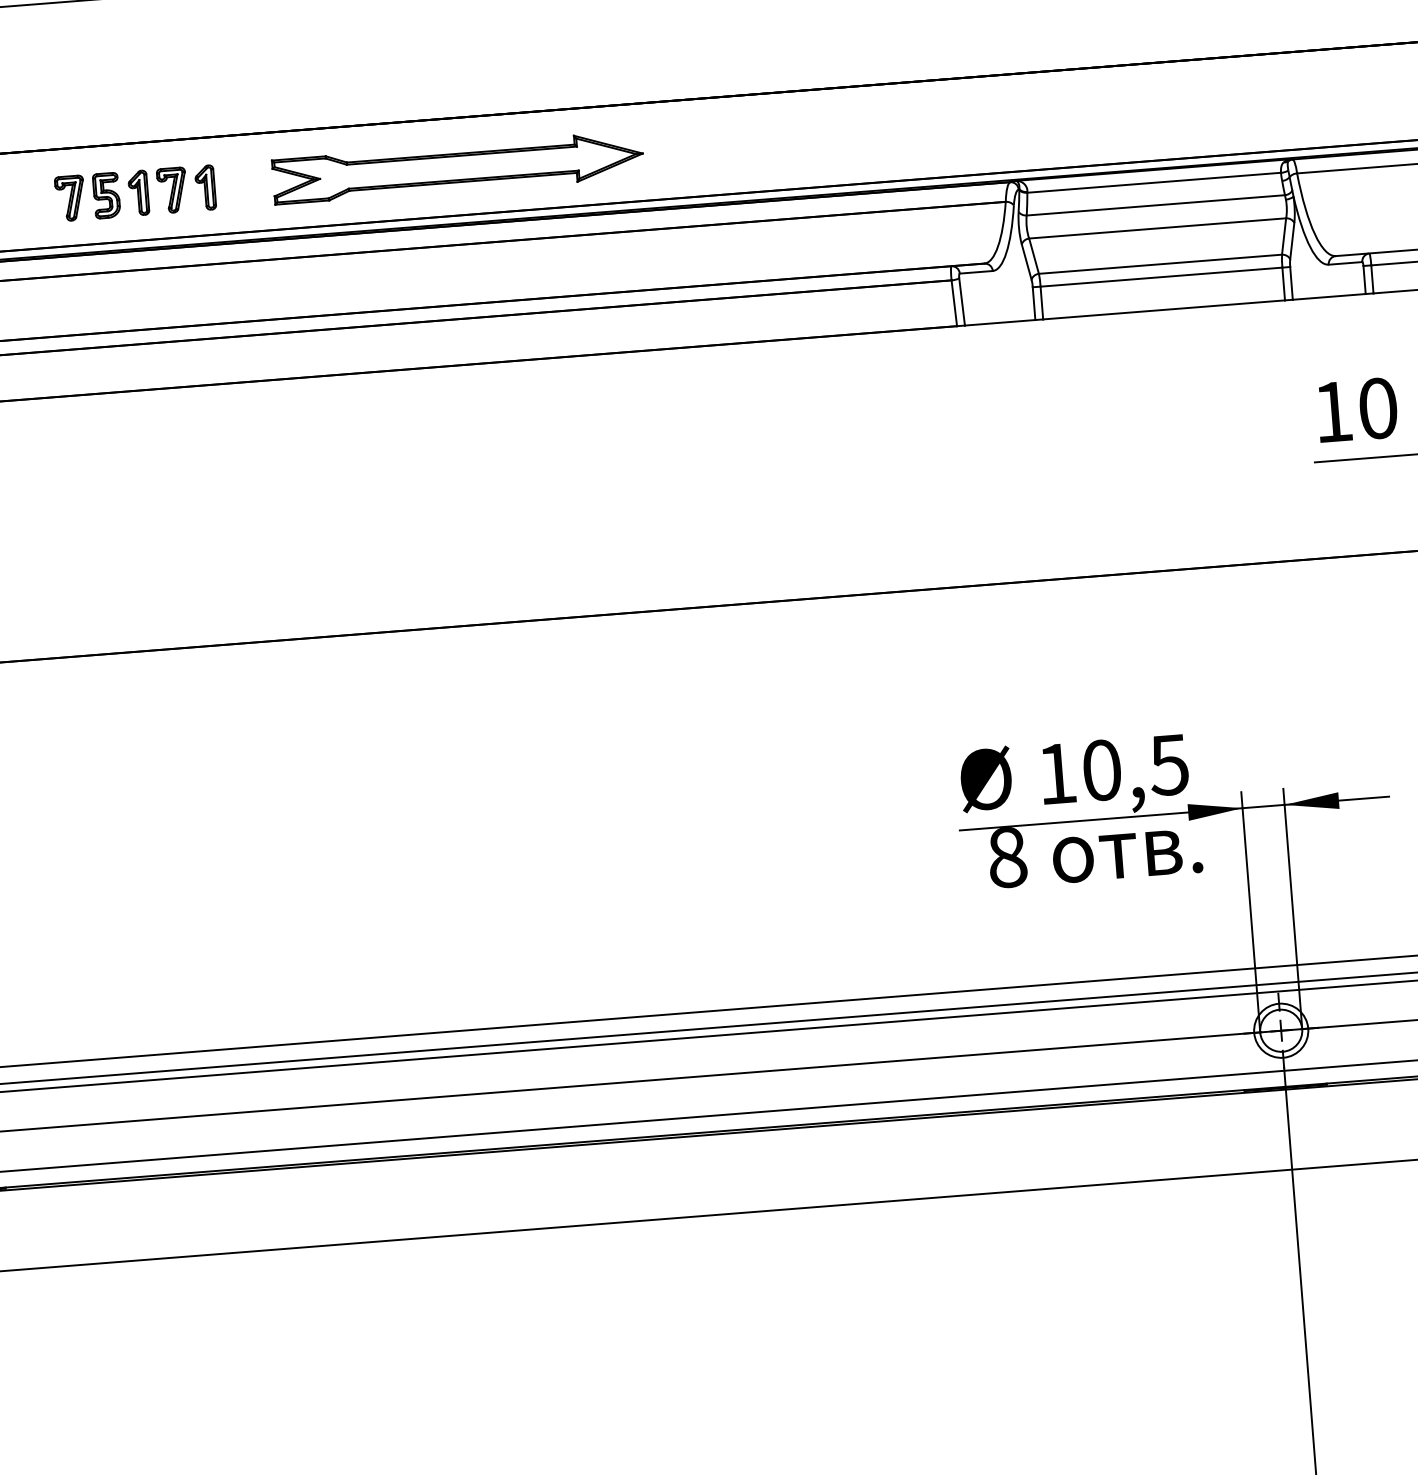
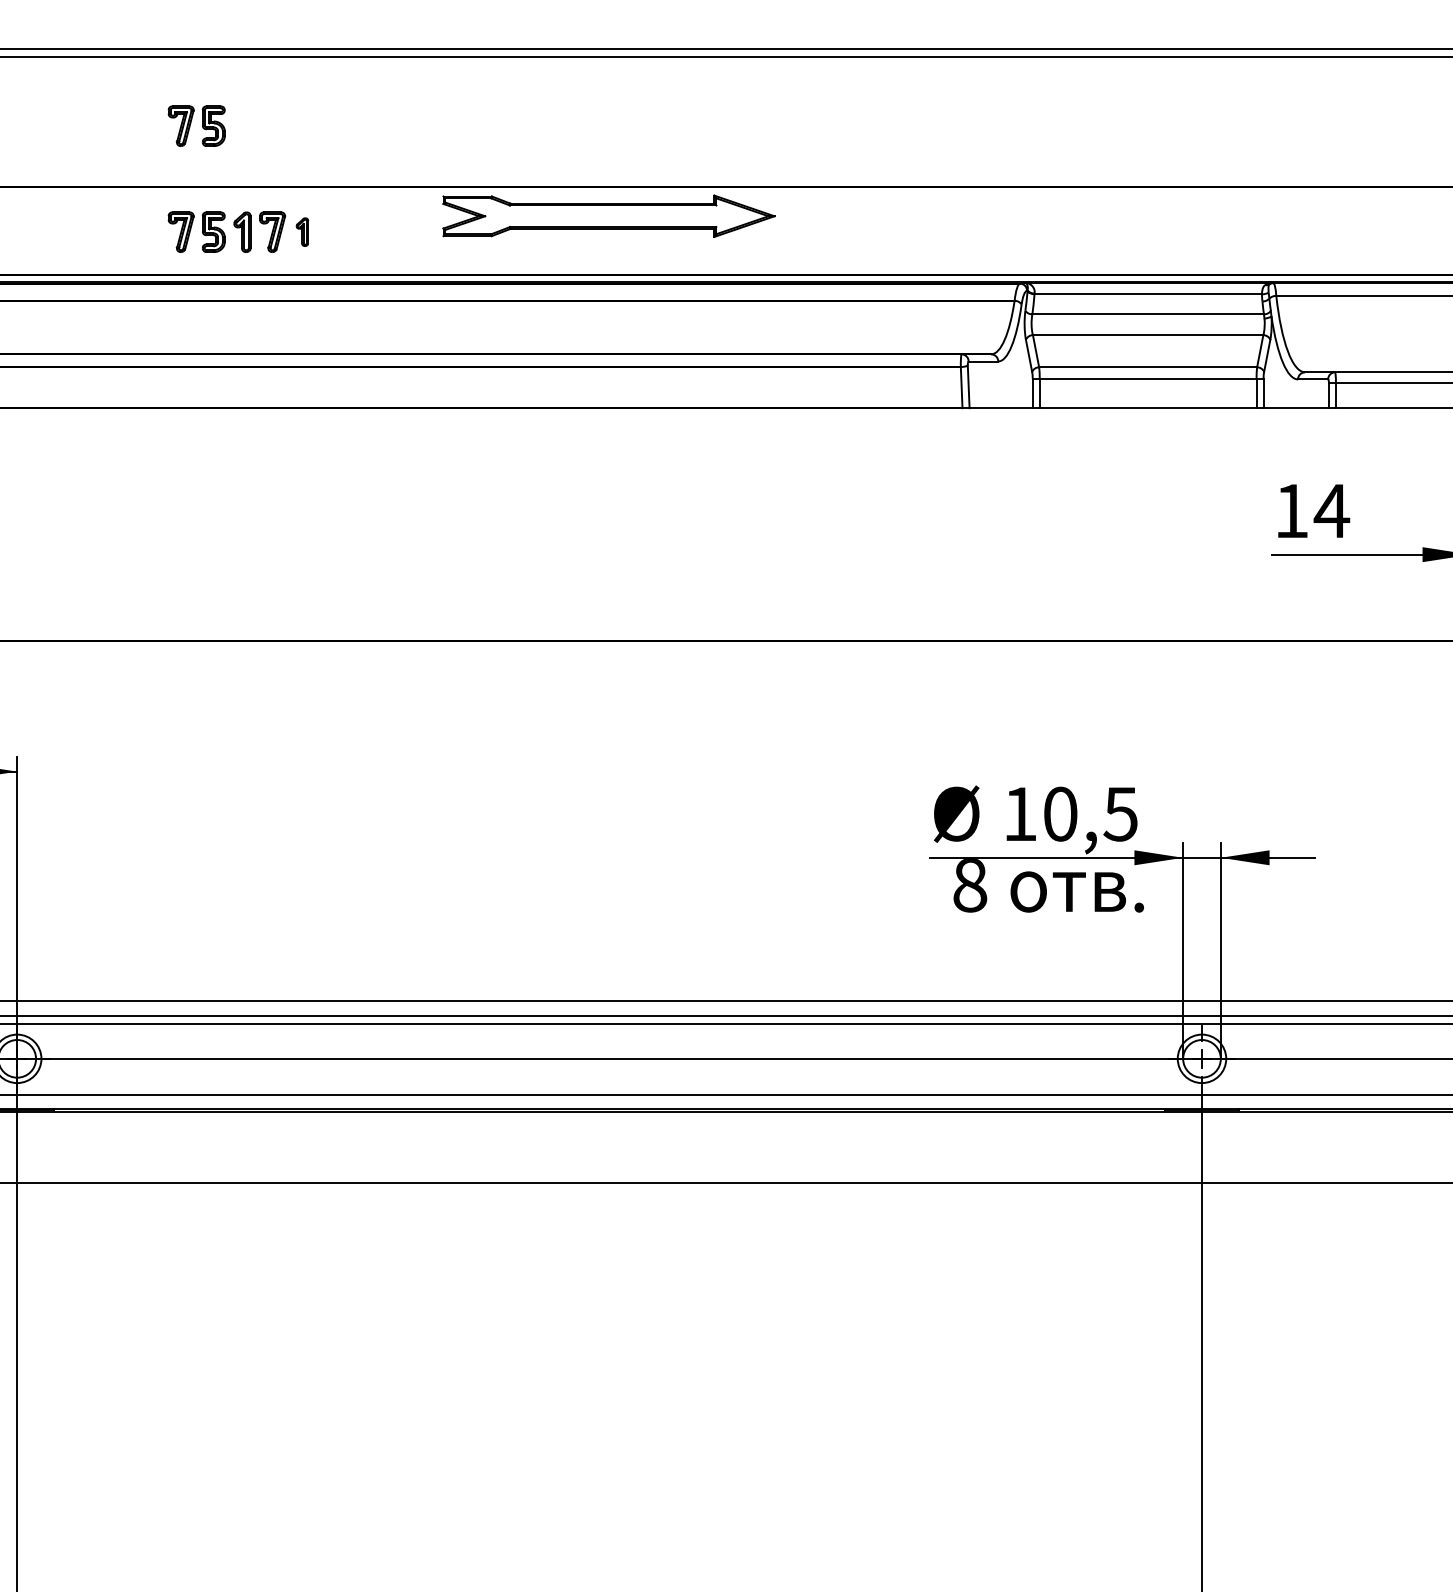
part: (78, 78) -> (196, 125), added
part: (457, 167) -> (608, 215), moved
part: (205, 187) -> (302, 231), size x0.7
text: (1377, 407) -> (1331, 510), 10 -> 14

